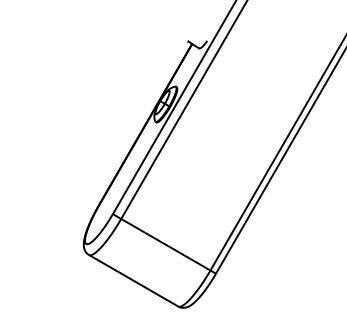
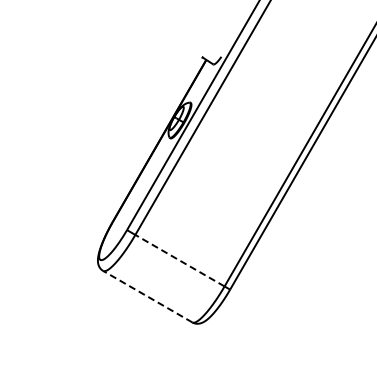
line: (166, 244) -> (180, 260), solid -> dashed
line: (133, 280) -> (147, 296), solid -> dashed

